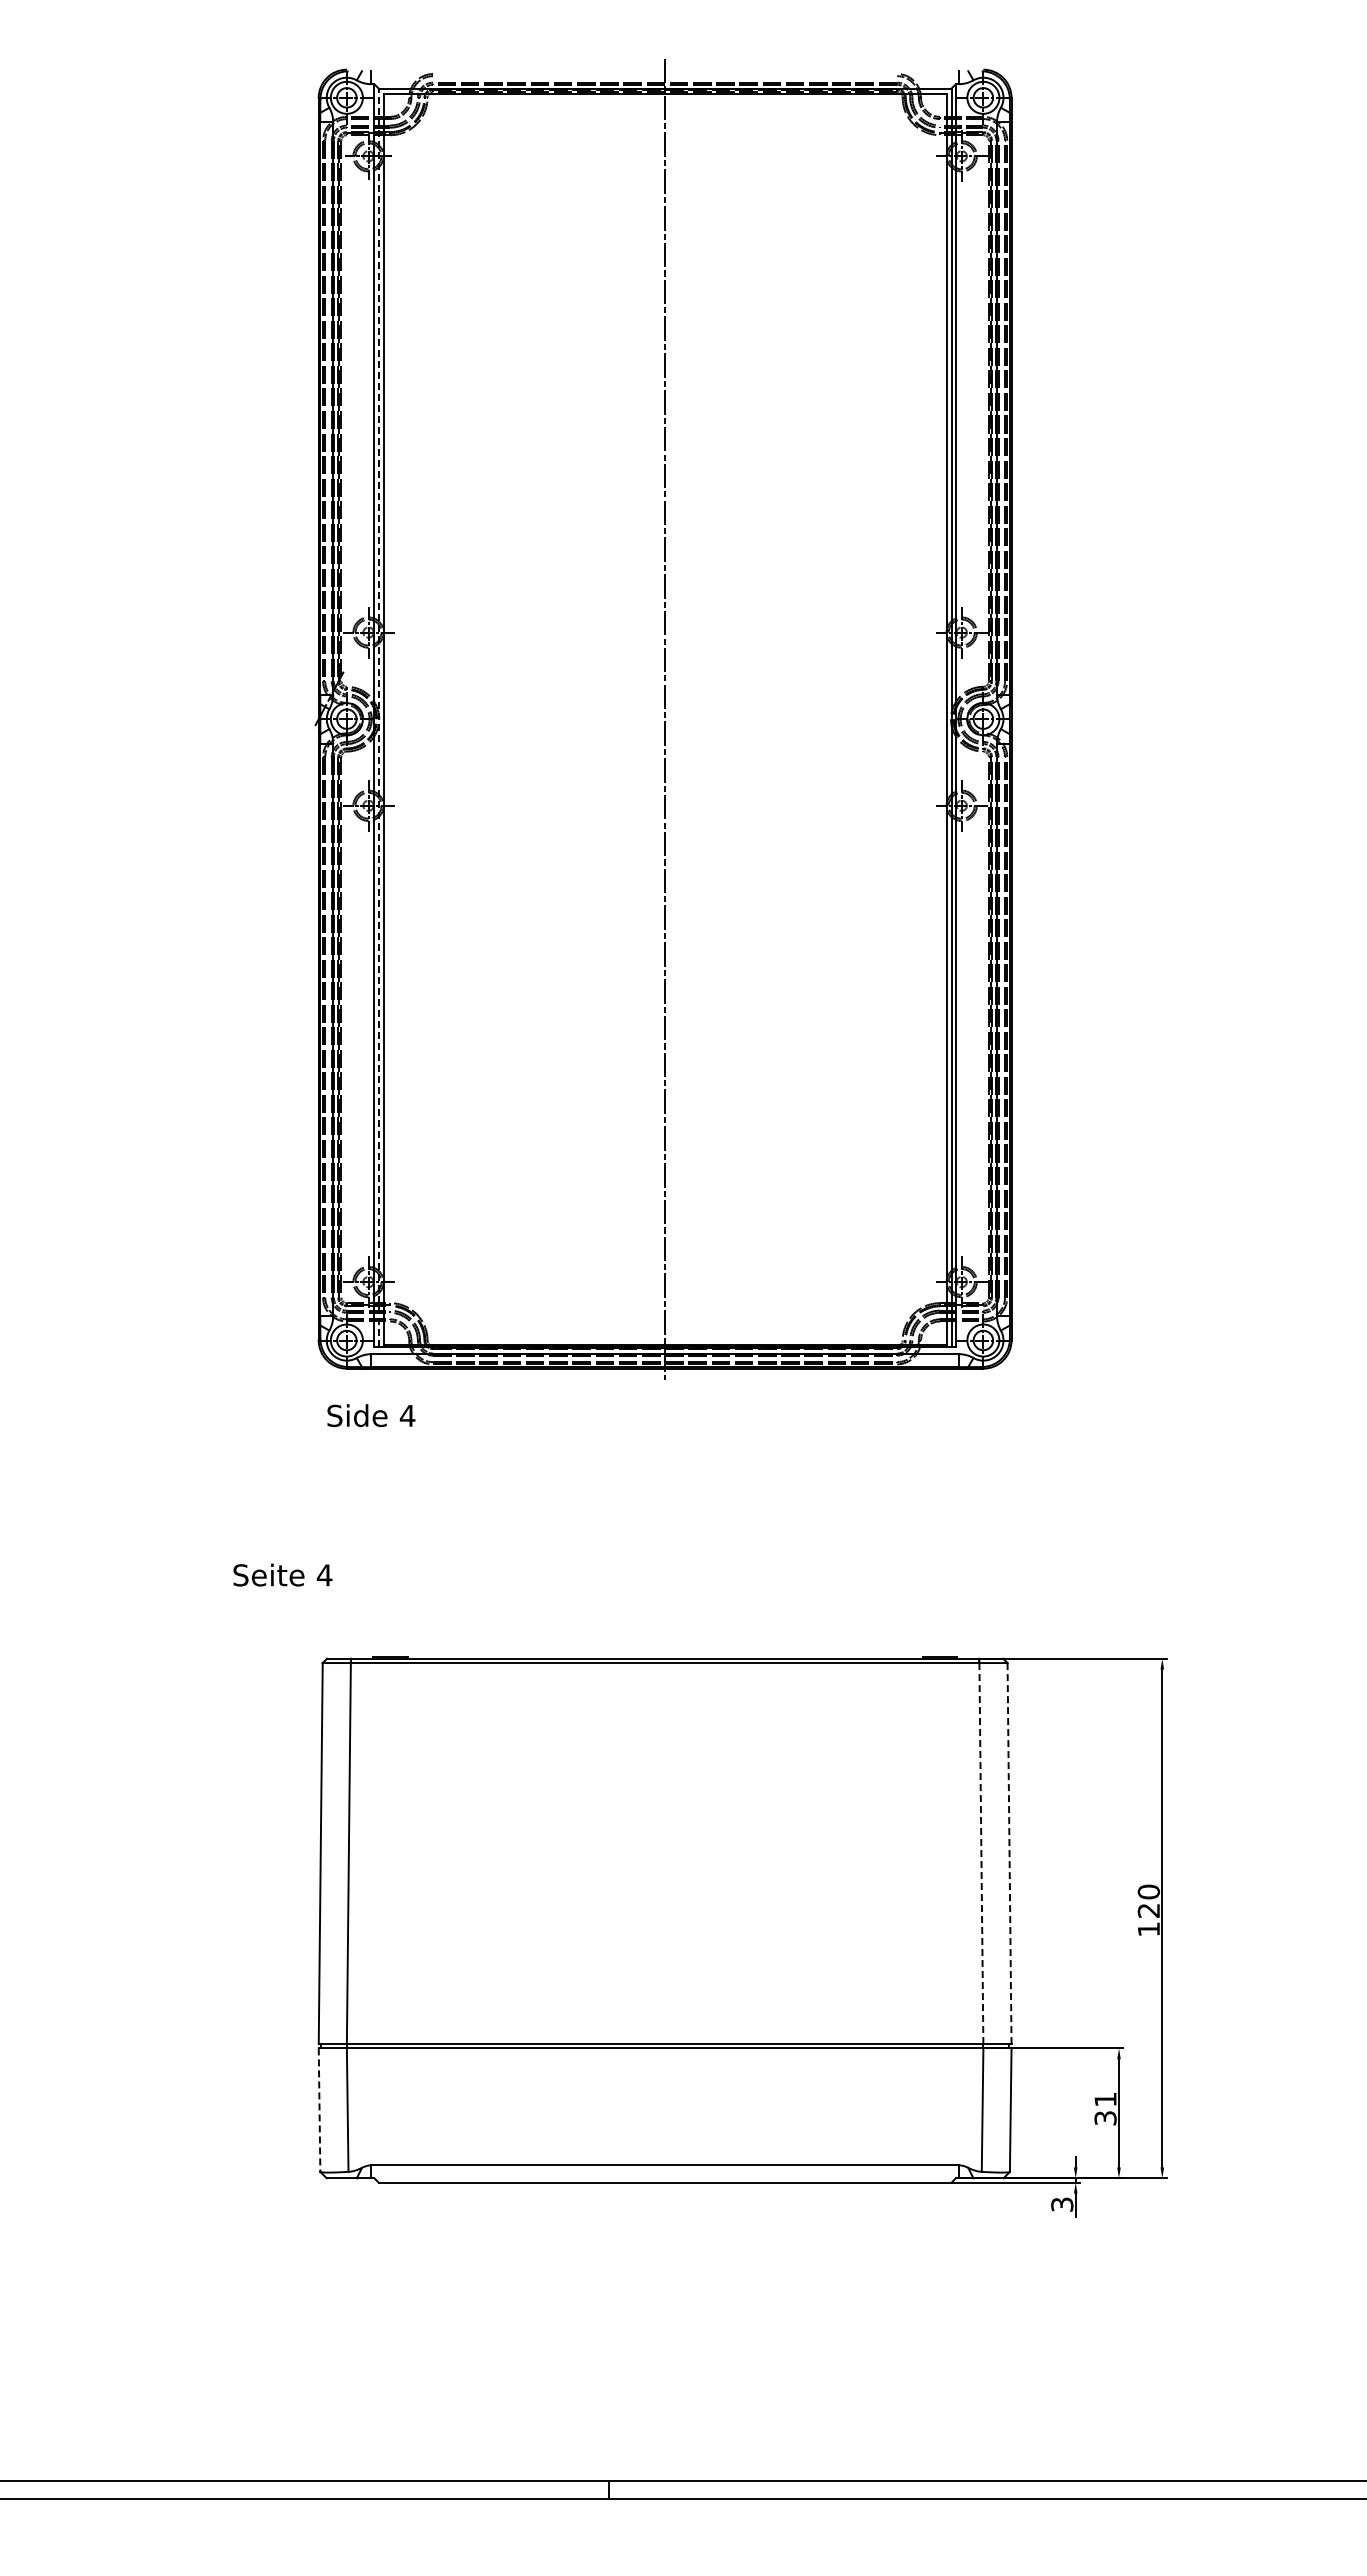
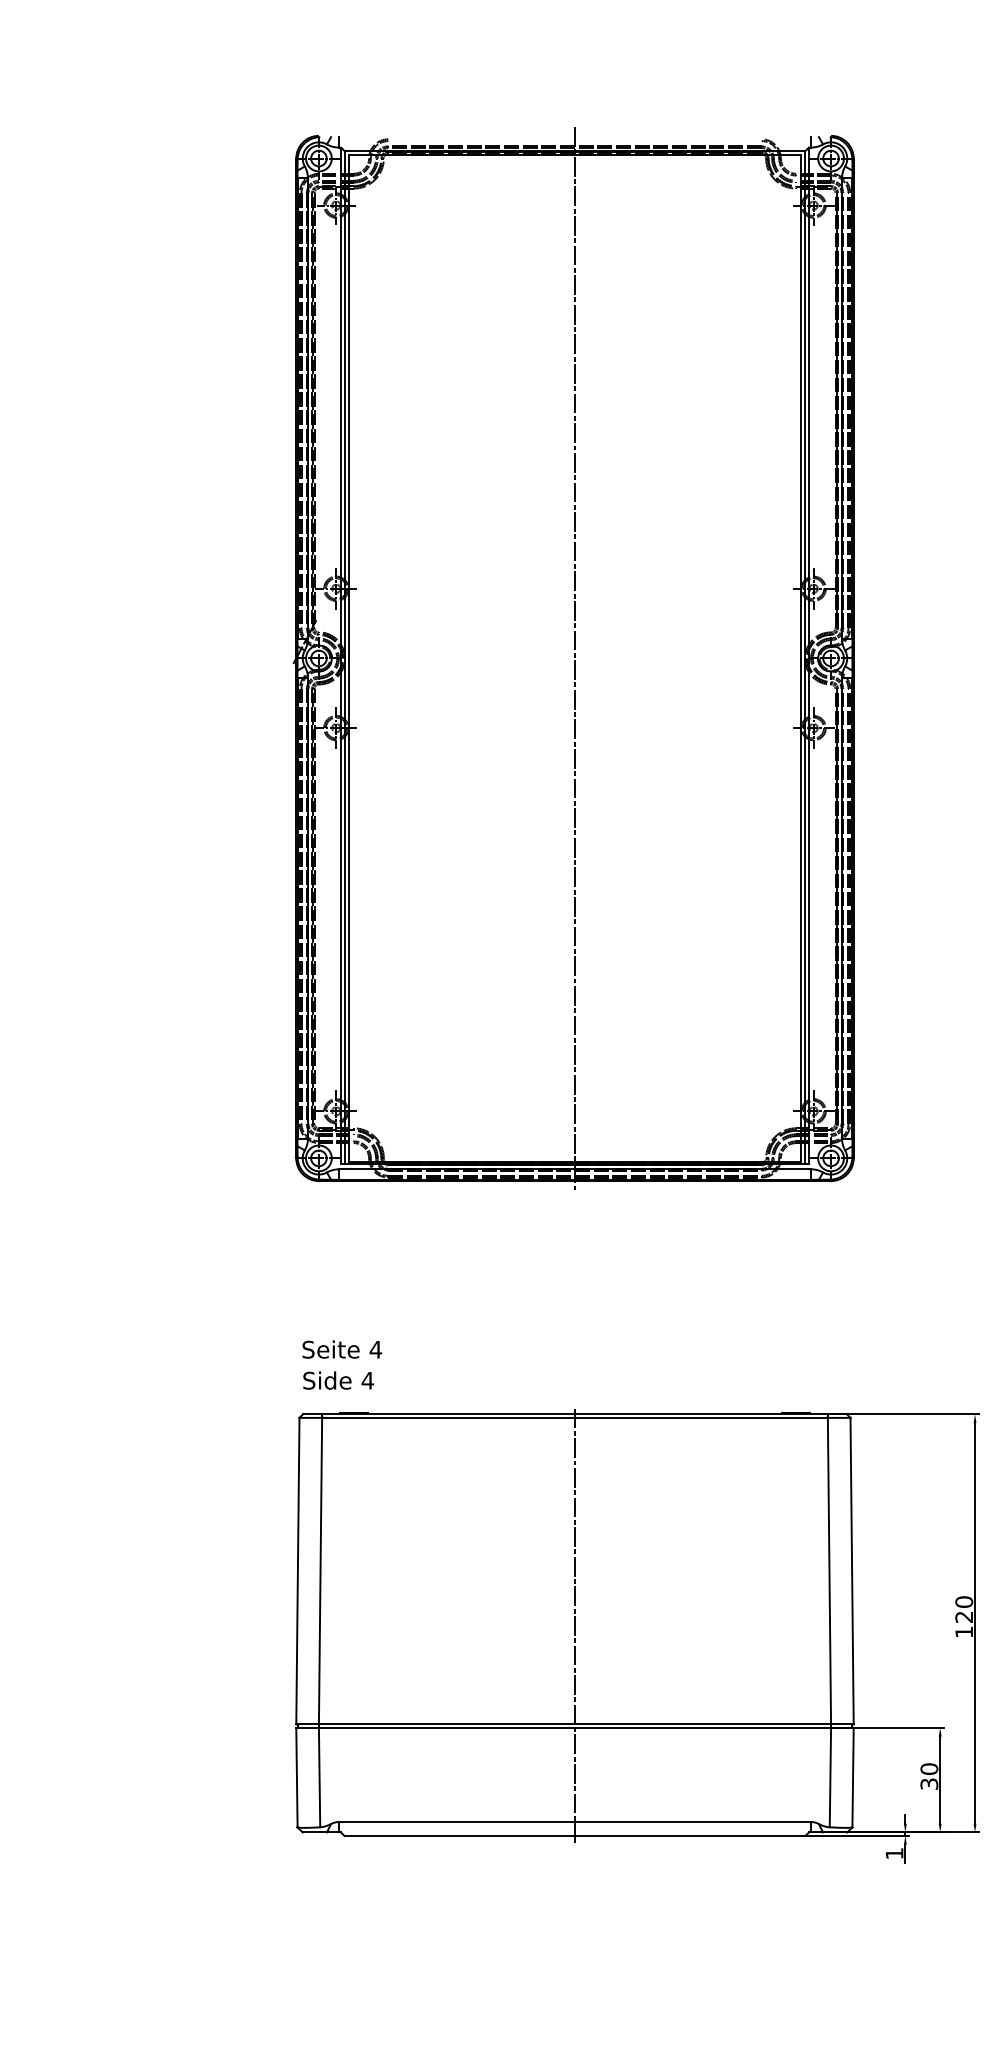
line: (378, 717) -> (344, 657), dashed -> solid
text: (371, 1415) -> (338, 1380), moved
text: (282, 1574) -> (341, 1349), moved
line: (981, 1853) -> (829, 1571), dashed -> solid
line: (1009, 1853) -> (852, 1571), dashed -> solid
line: (665, 1921) -> (575, 1625), added
text: (1105, 2099) -> (929, 1769), 31 -> 30
line: (319, 2110) -> (296, 1777), dashed -> solid
text: (1062, 2204) -> (894, 1853), 3 -> 1

